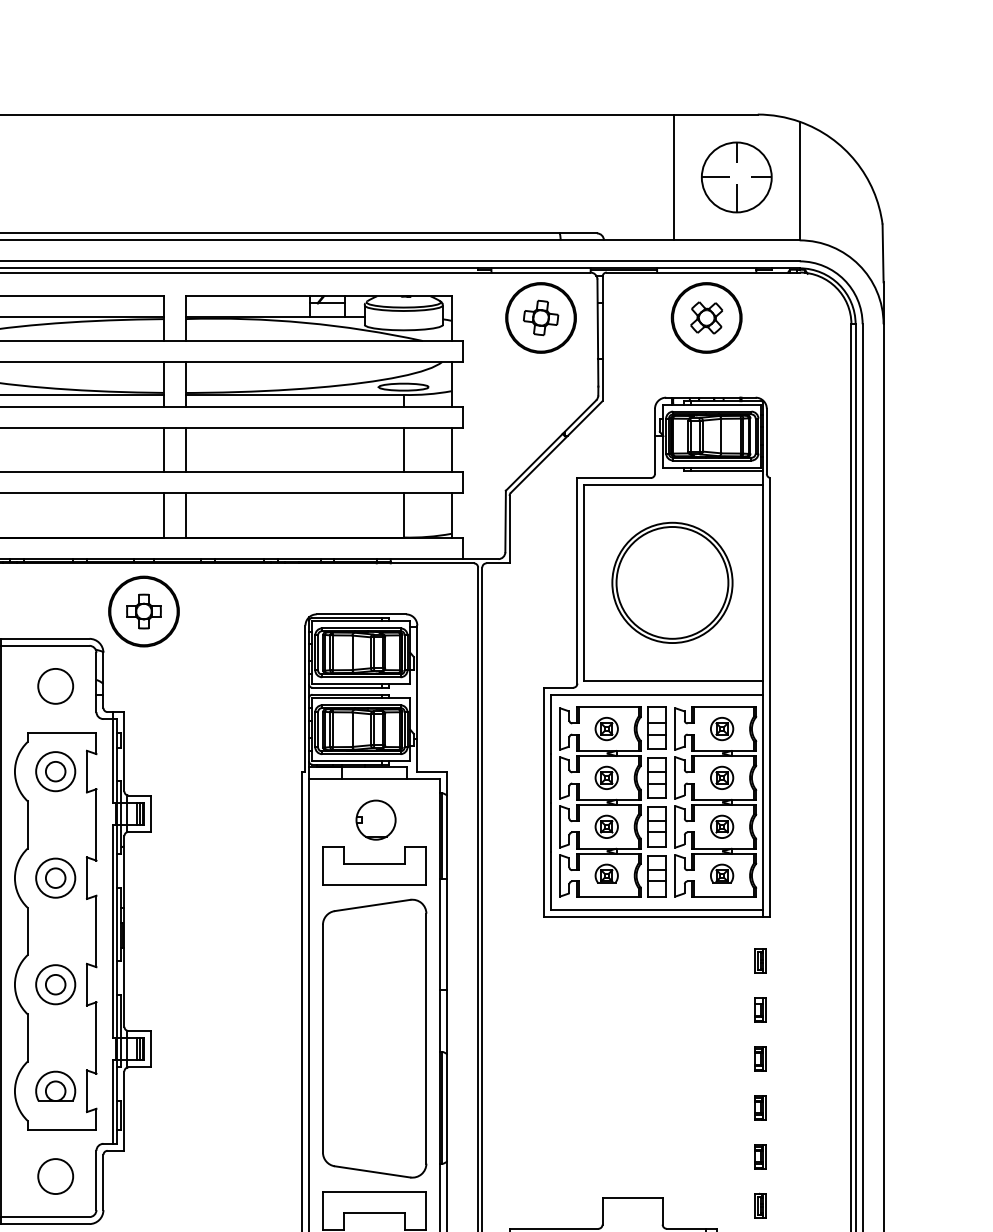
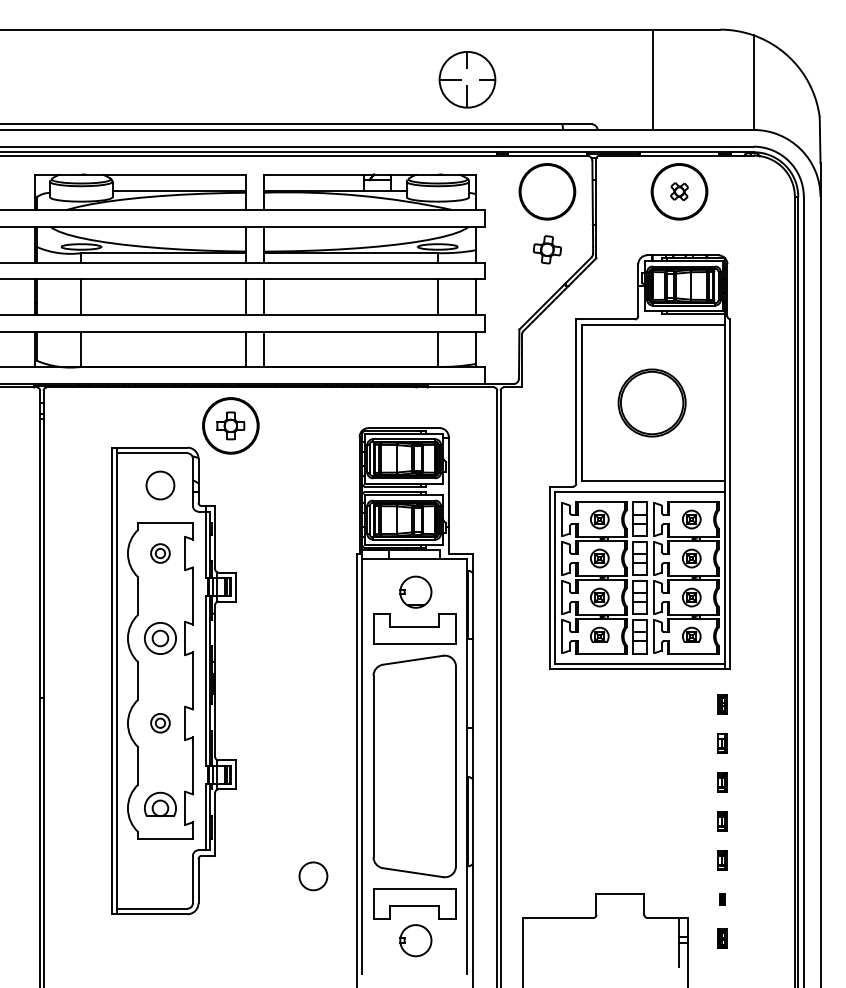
part: (736, 177) -> (467, 79), moved
part: (539, 317) -> (546, 249), moved
part: (706, 317) -> (679, 191), size x0.7
part: (671, 582) -> (651, 402), size x0.7
part: (55, 771) -> (160, 553), size x0.6
part: (55, 983) -> (160, 722), size x0.6
circle: (55, 1176) -> (313, 876), moved
part: (760, 1205) -> (722, 899), size x0.6

